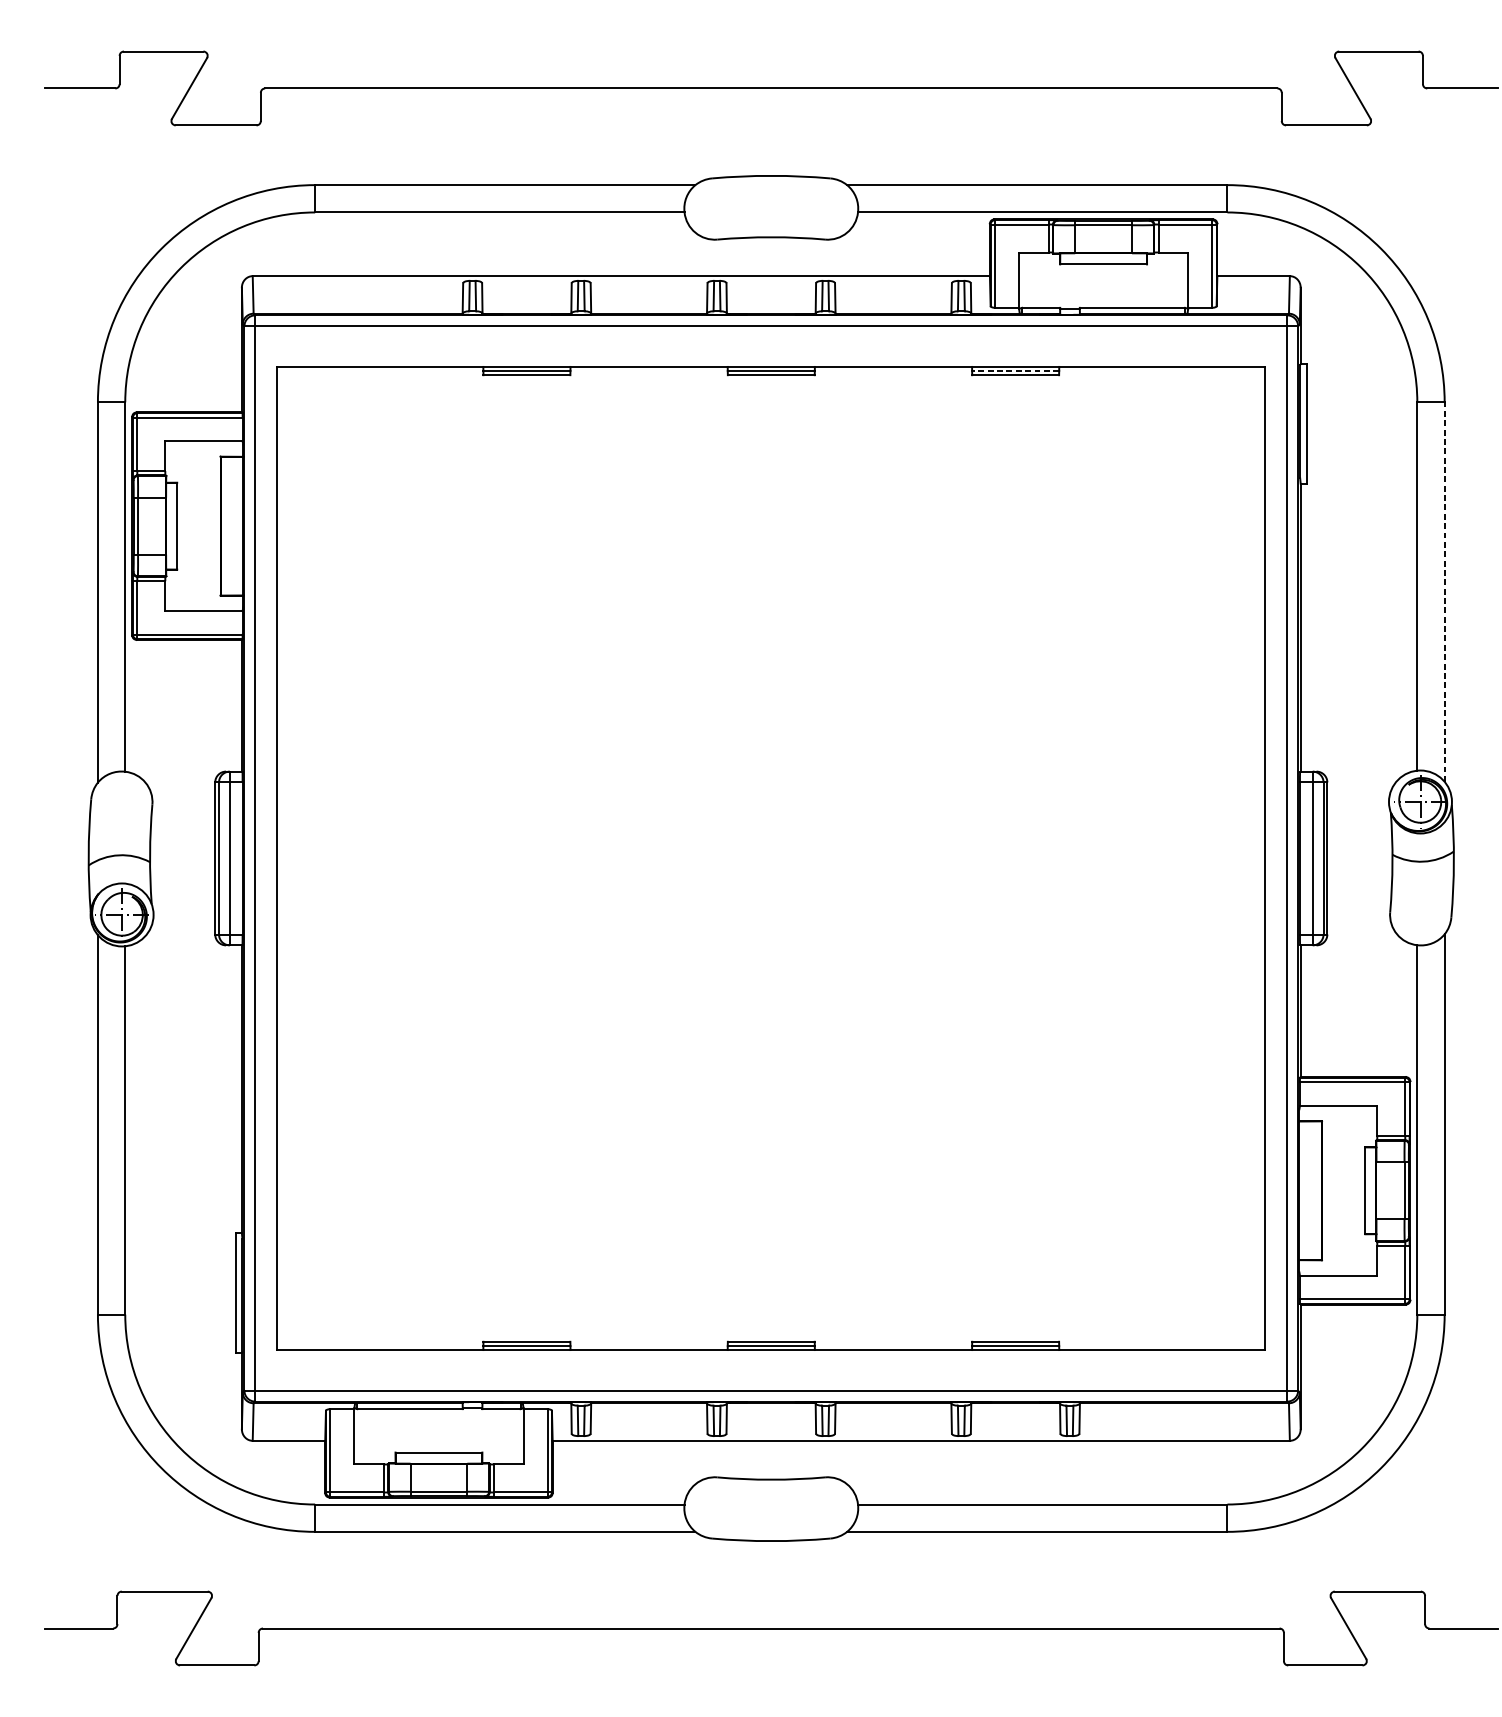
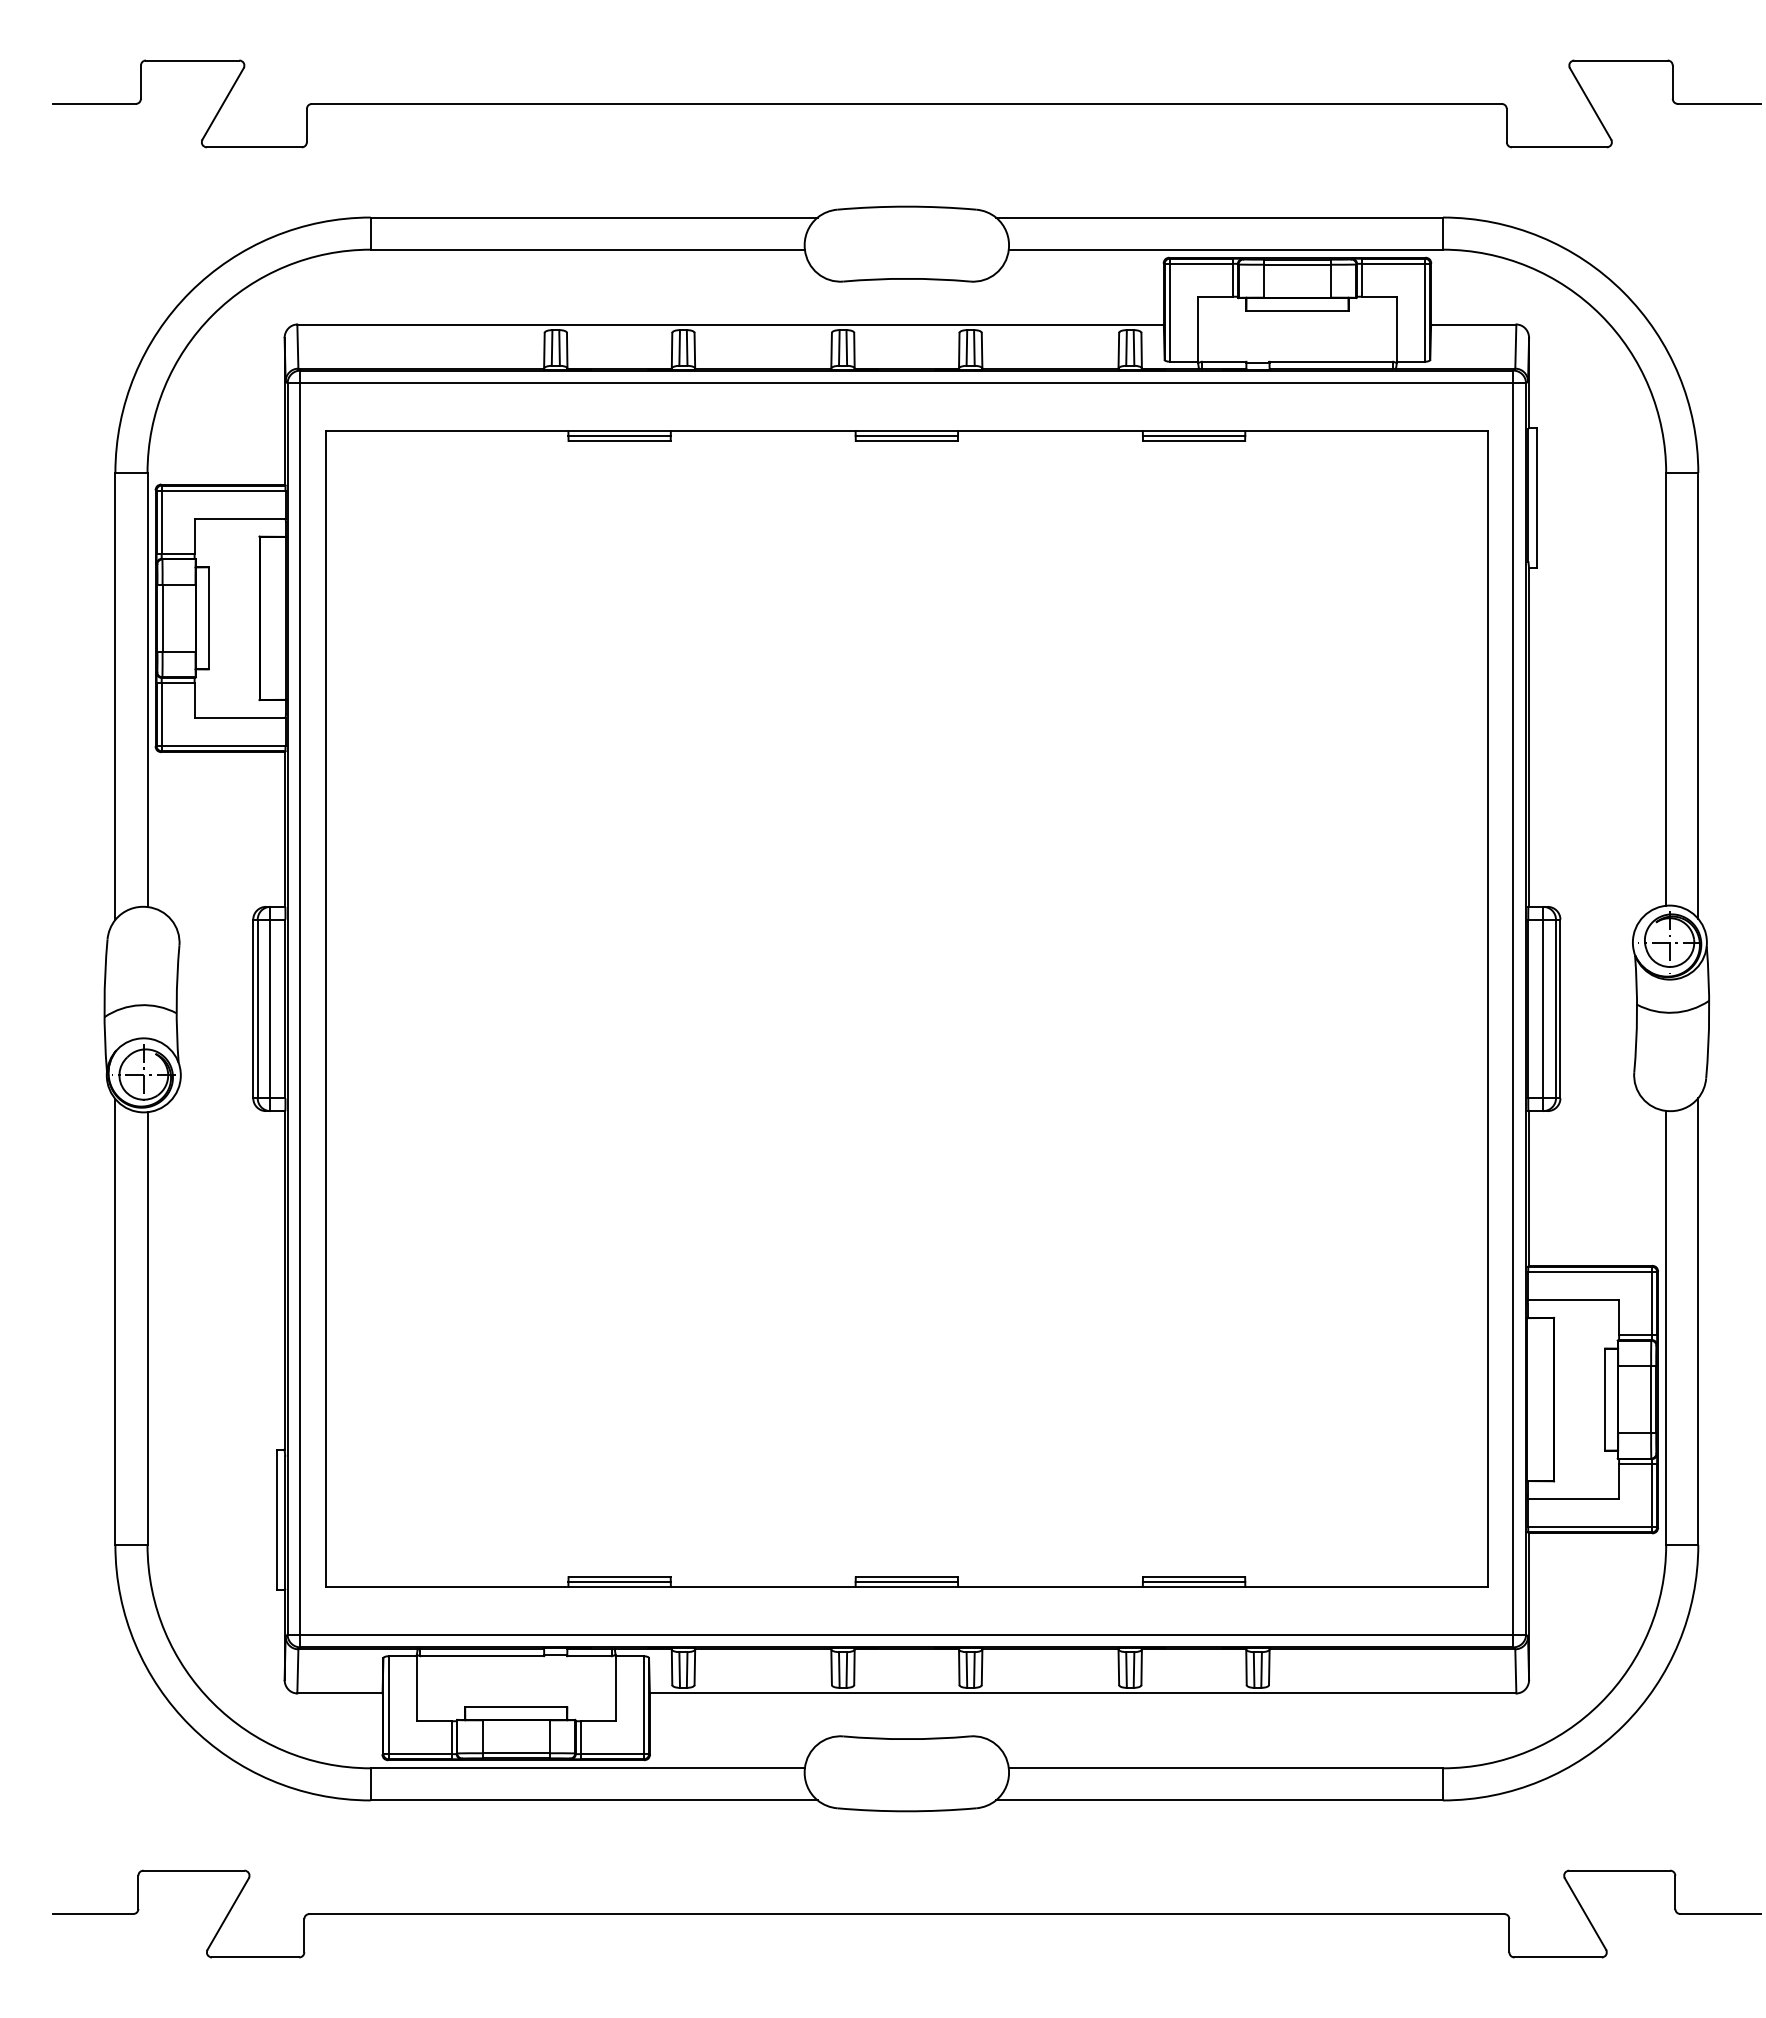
line: (1015, 370) -> (1193, 435), dashed -> solid
line: (1444, 591) -> (1698, 695), dashed -> solid

